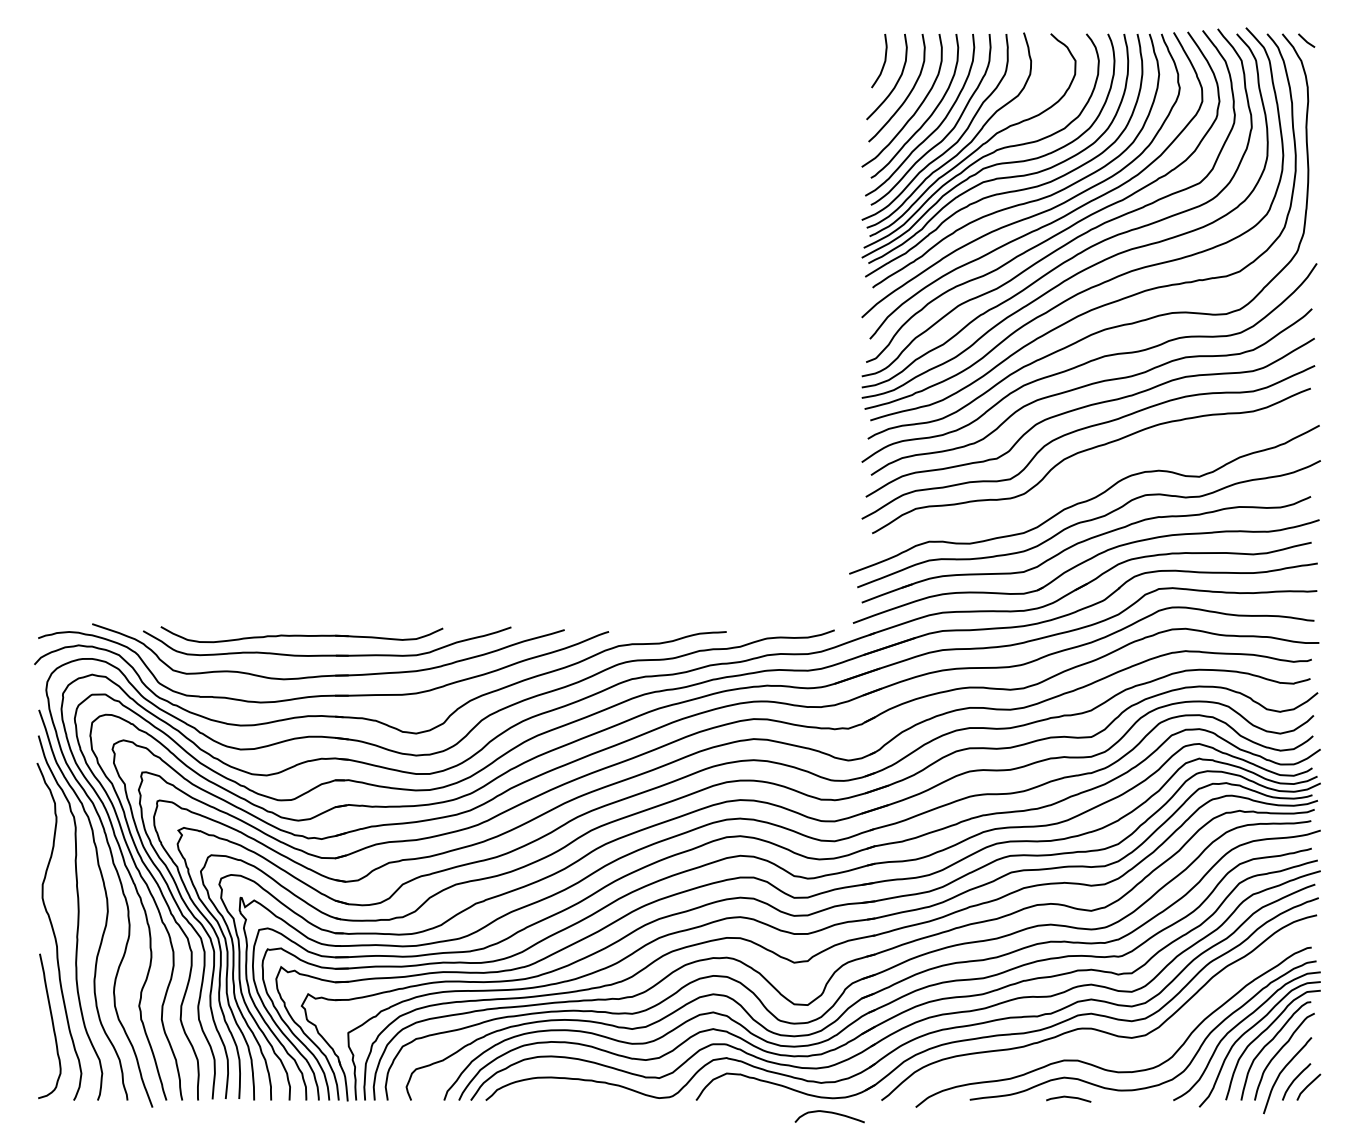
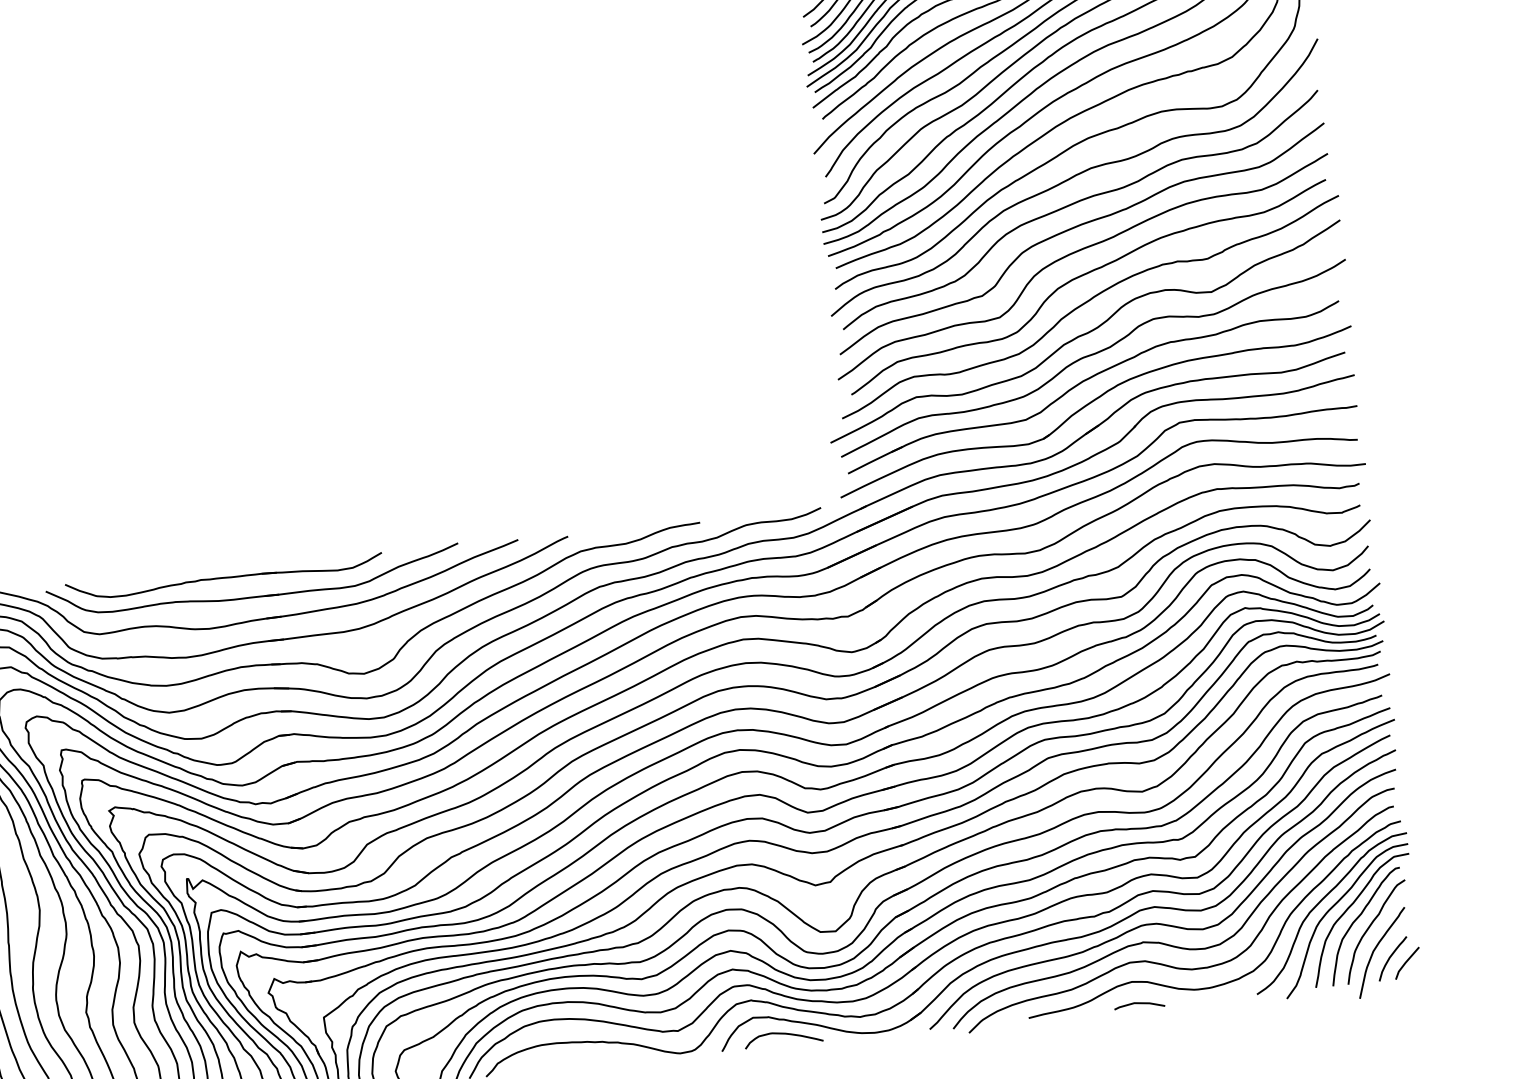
curve: (1089, 474) -> (1088, 302), added
curve: (1097, 1046) -> (1165, 943), added
curve: (829, 1113) -> (782, 1034), moved

